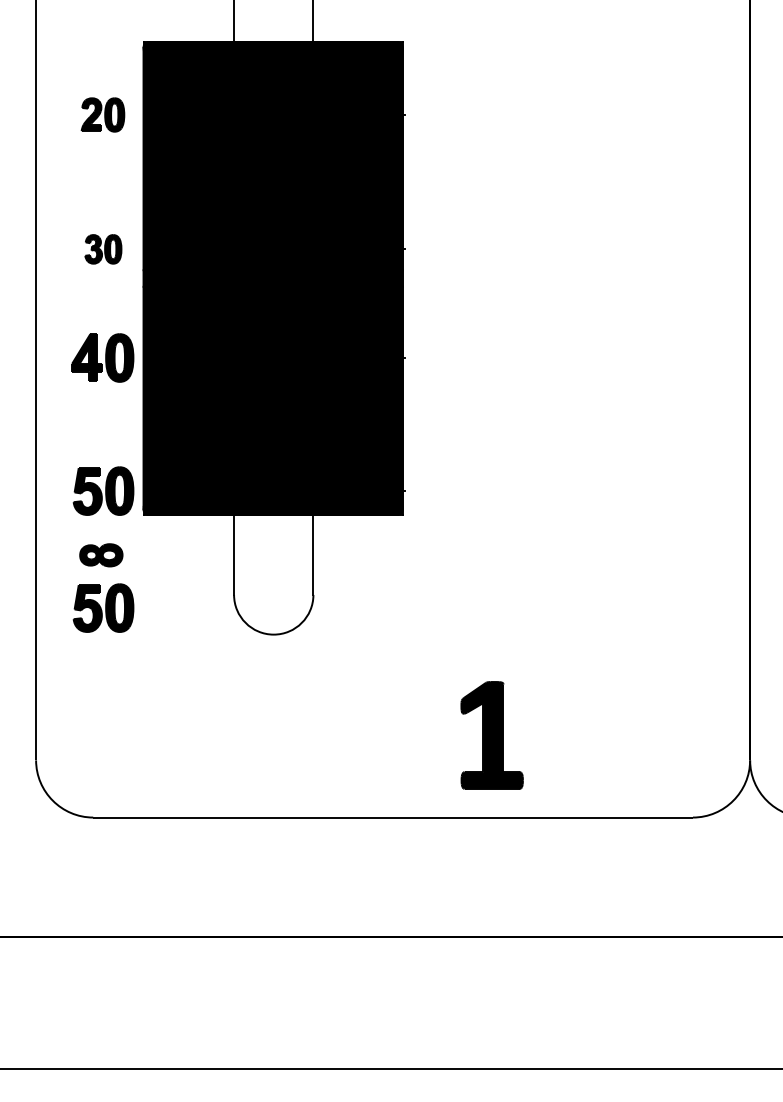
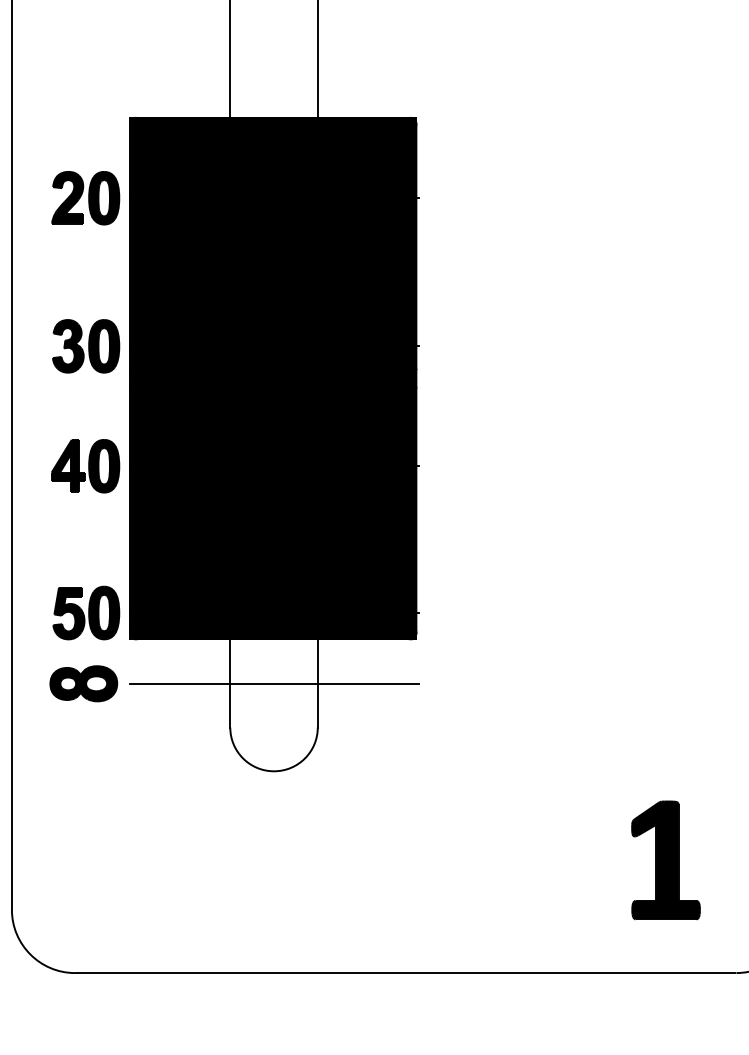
part: (102, 114) -> (85, 197), size x1.43
part: (103, 249) -> (86, 346), size x1.67
part: (101, 555) -> (84, 684), size x1.43
line: (274, 555) -> (274, 684), added
part: (103, 607) -> (86, 741), removed
part: (491, 735) -> (665, 860), moved

